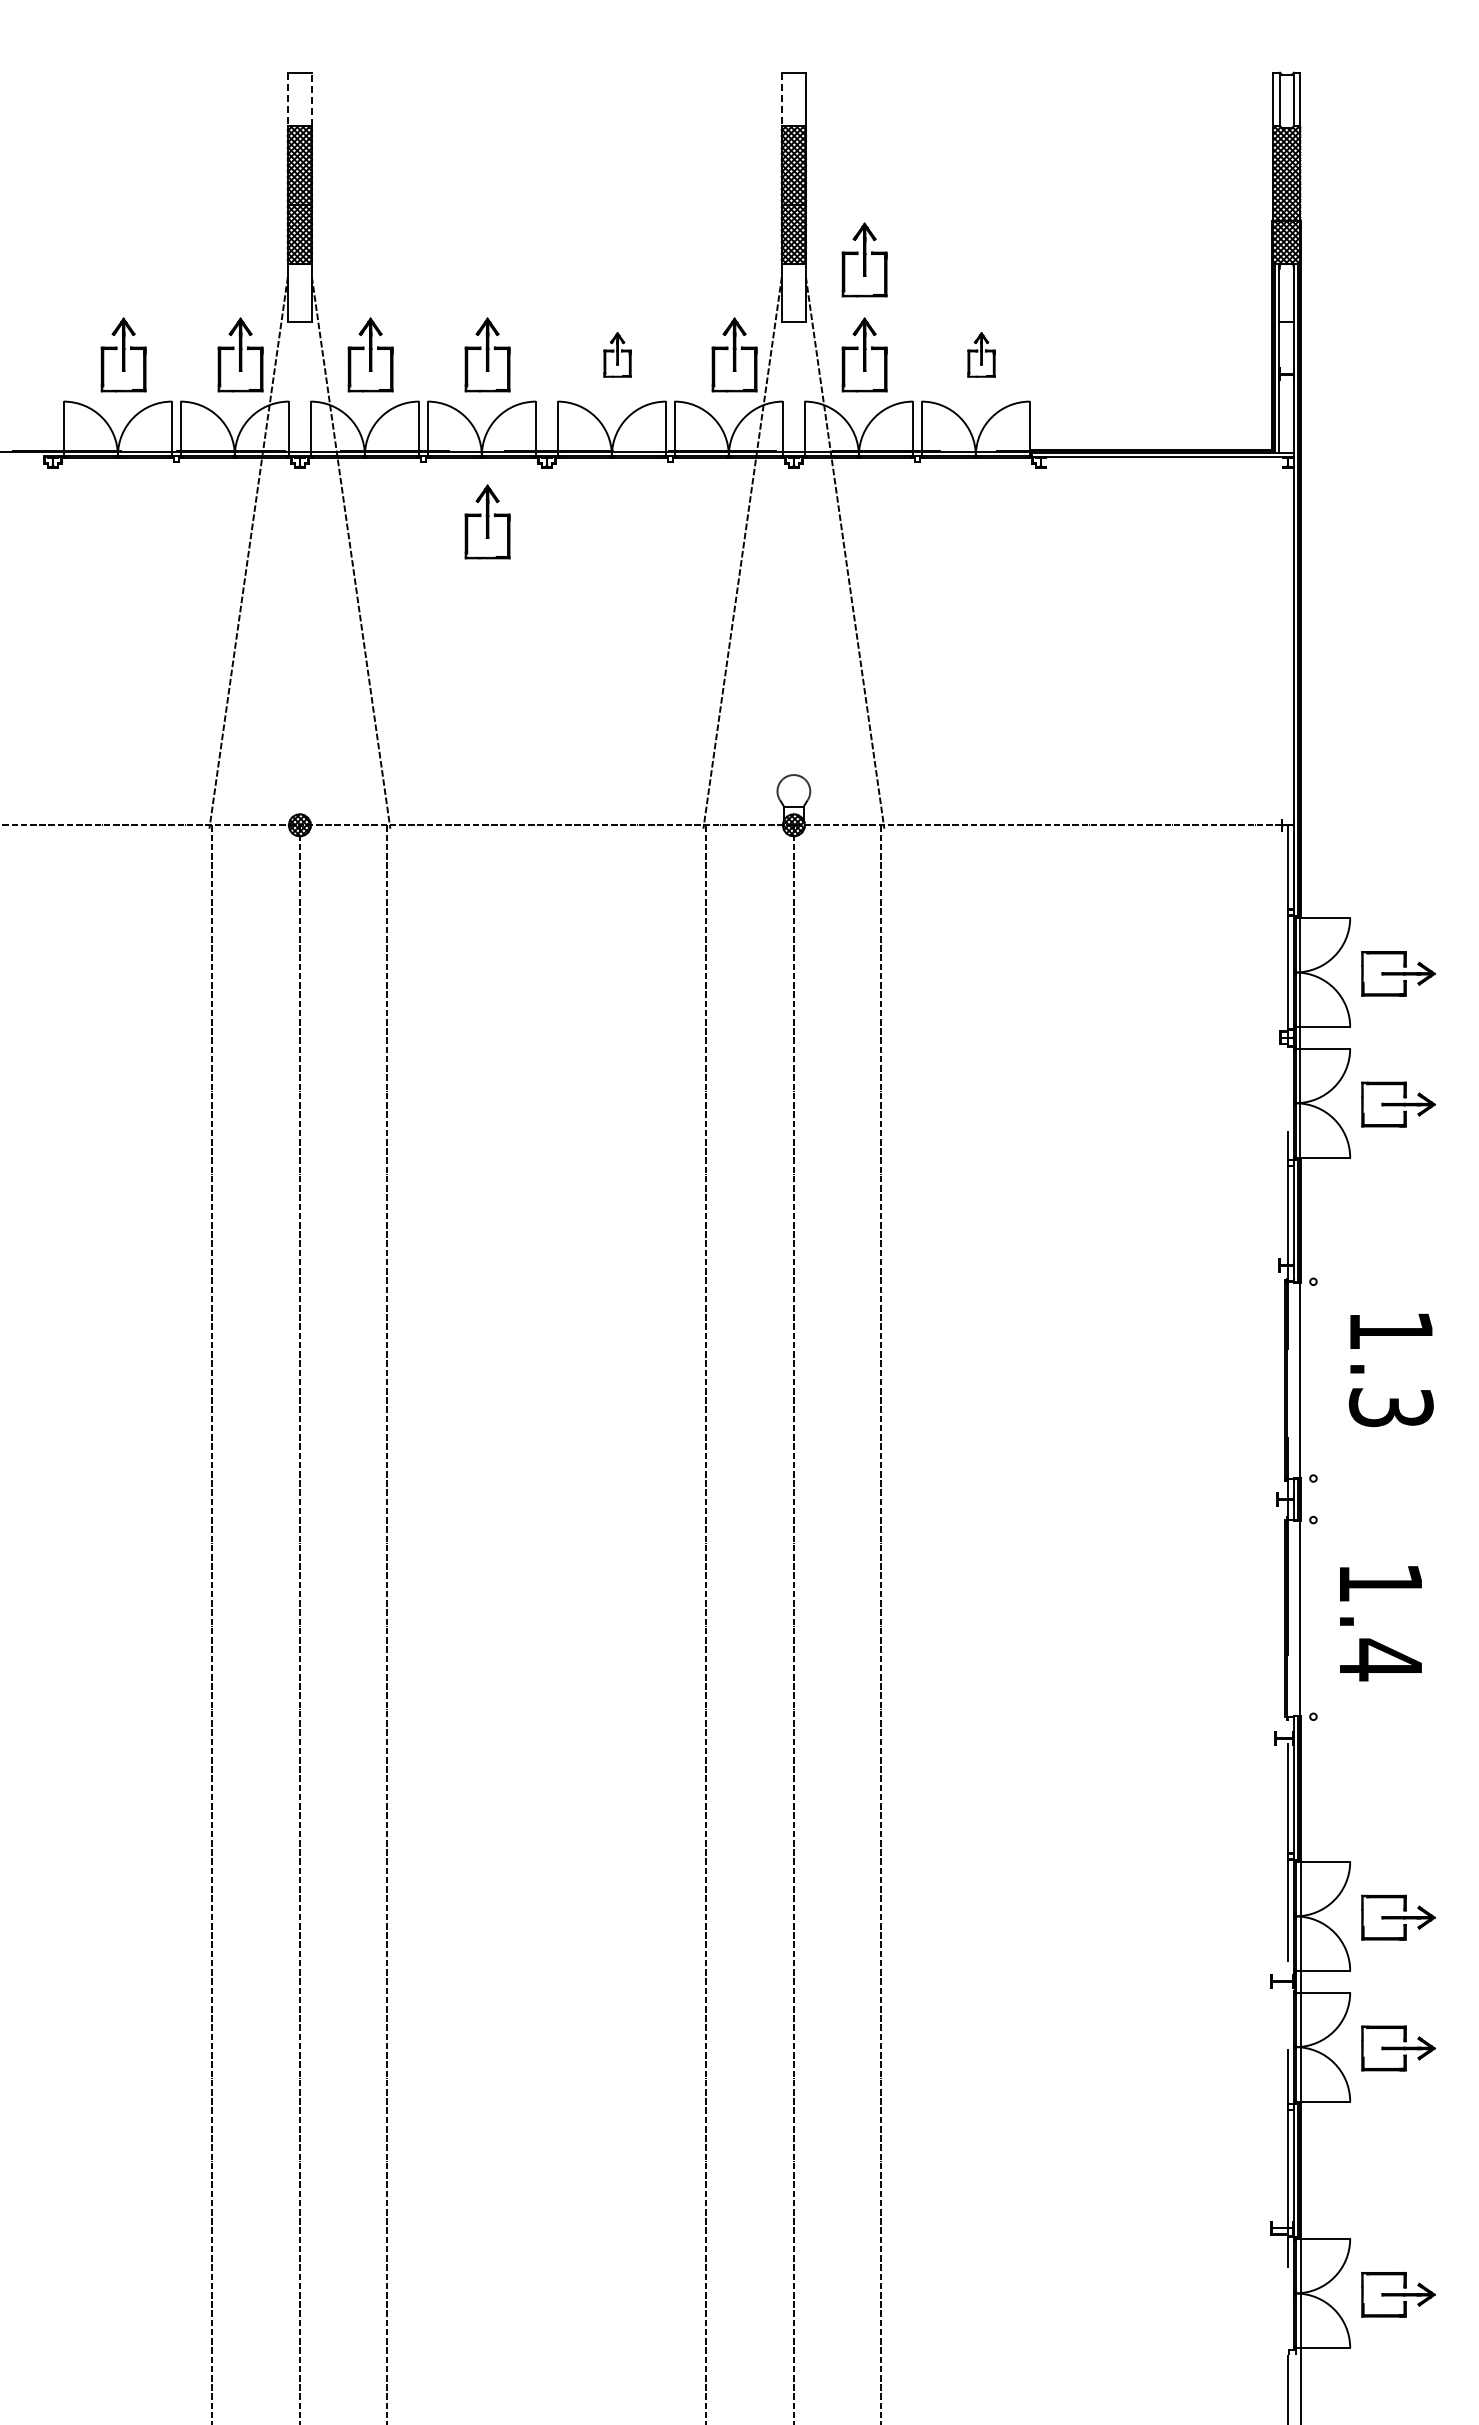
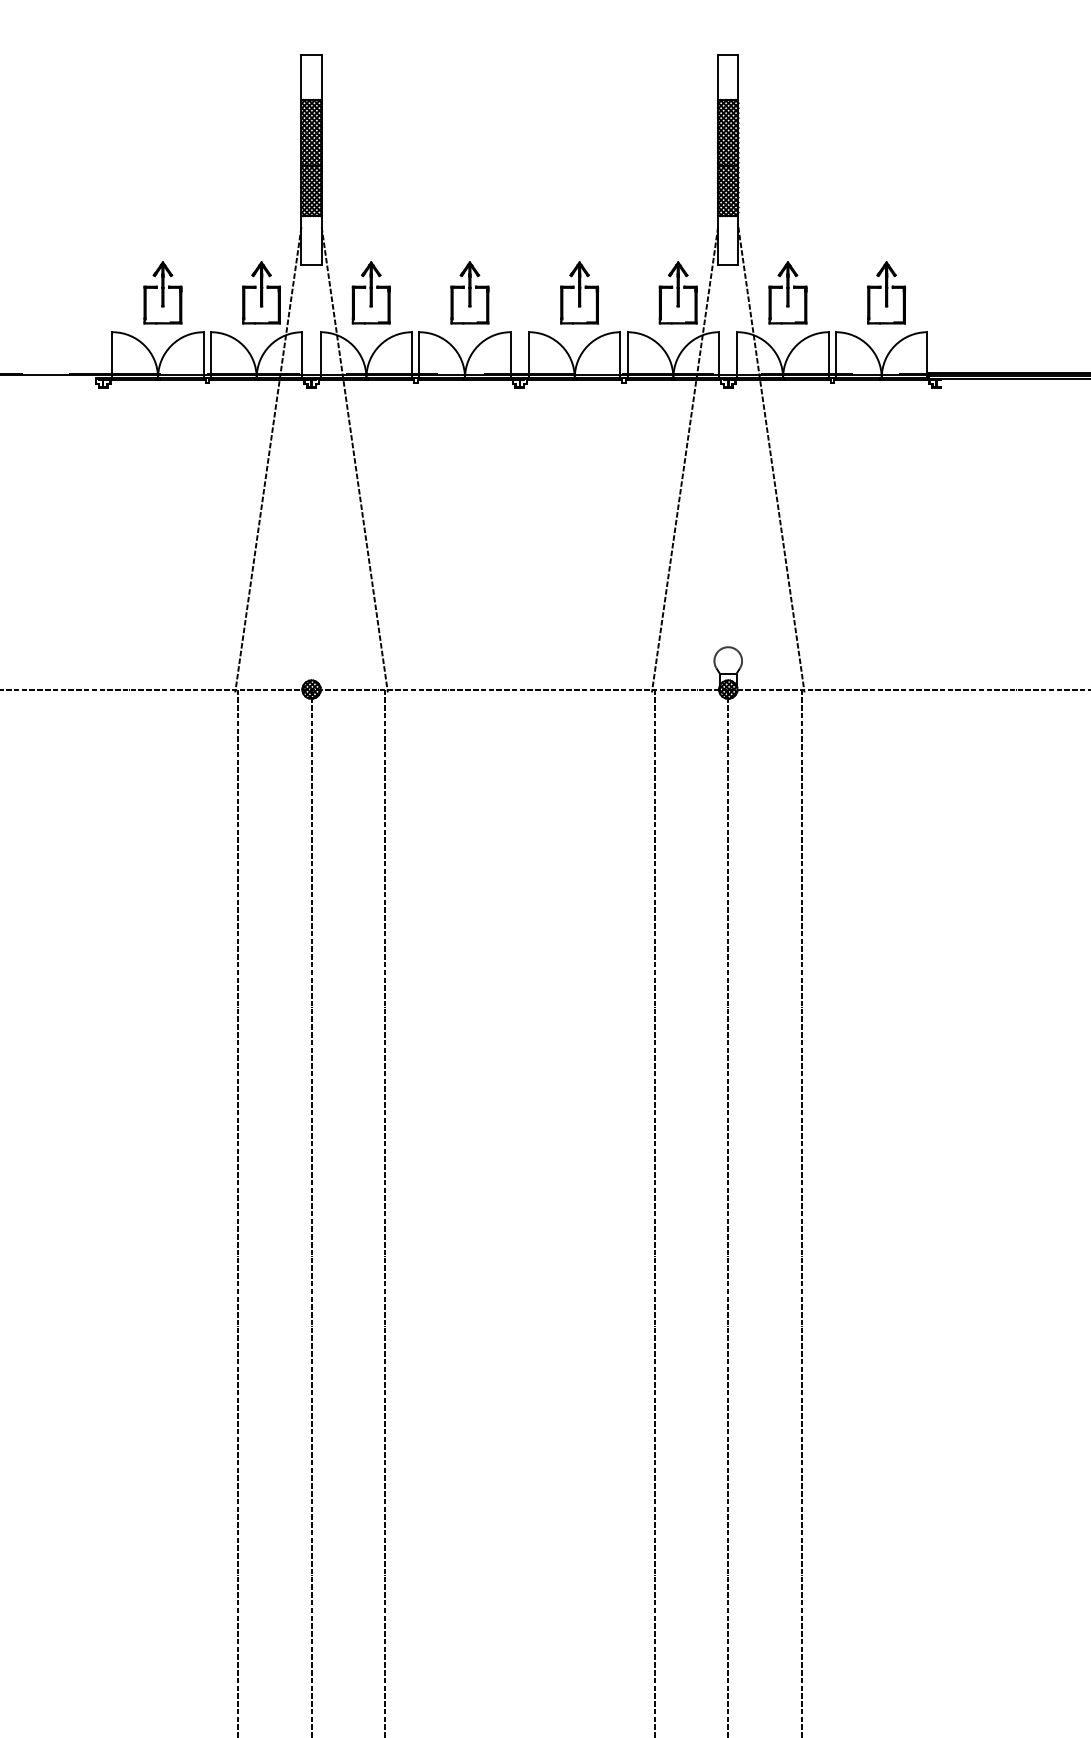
line: (287, 99) -> (301, 77), dashed -> solid
line: (311, 99) -> (321, 77), dashed -> solid
line: (781, 99) -> (717, 77), dashed -> solid
part: (864, 259) -> (787, 212), removed
part: (617, 354) -> (579, 292), size x1.67
part: (981, 354) -> (886, 292), size x1.67
part: (487, 521) -> (469, 433), removed

